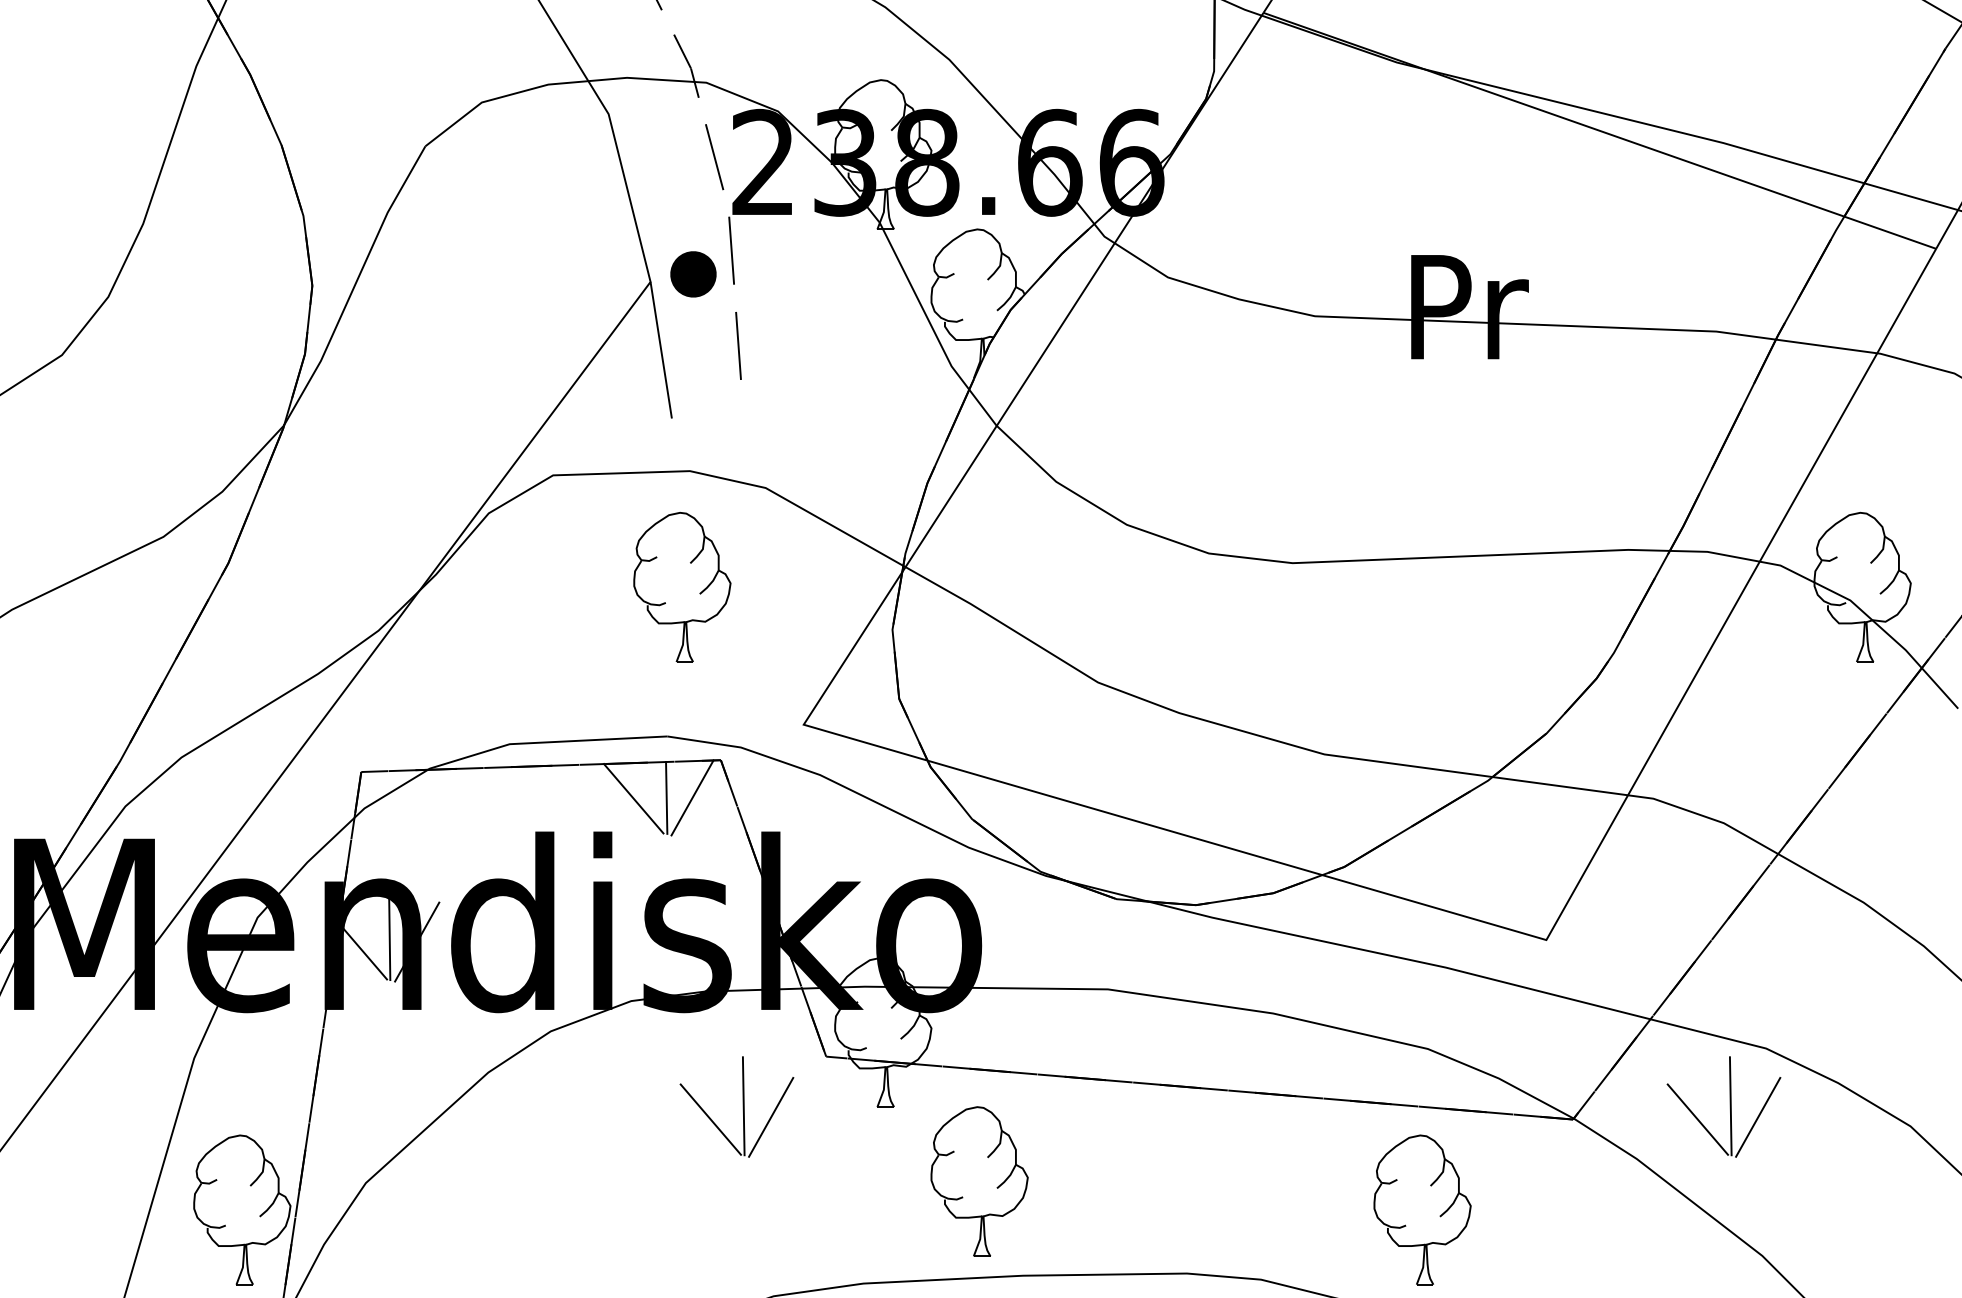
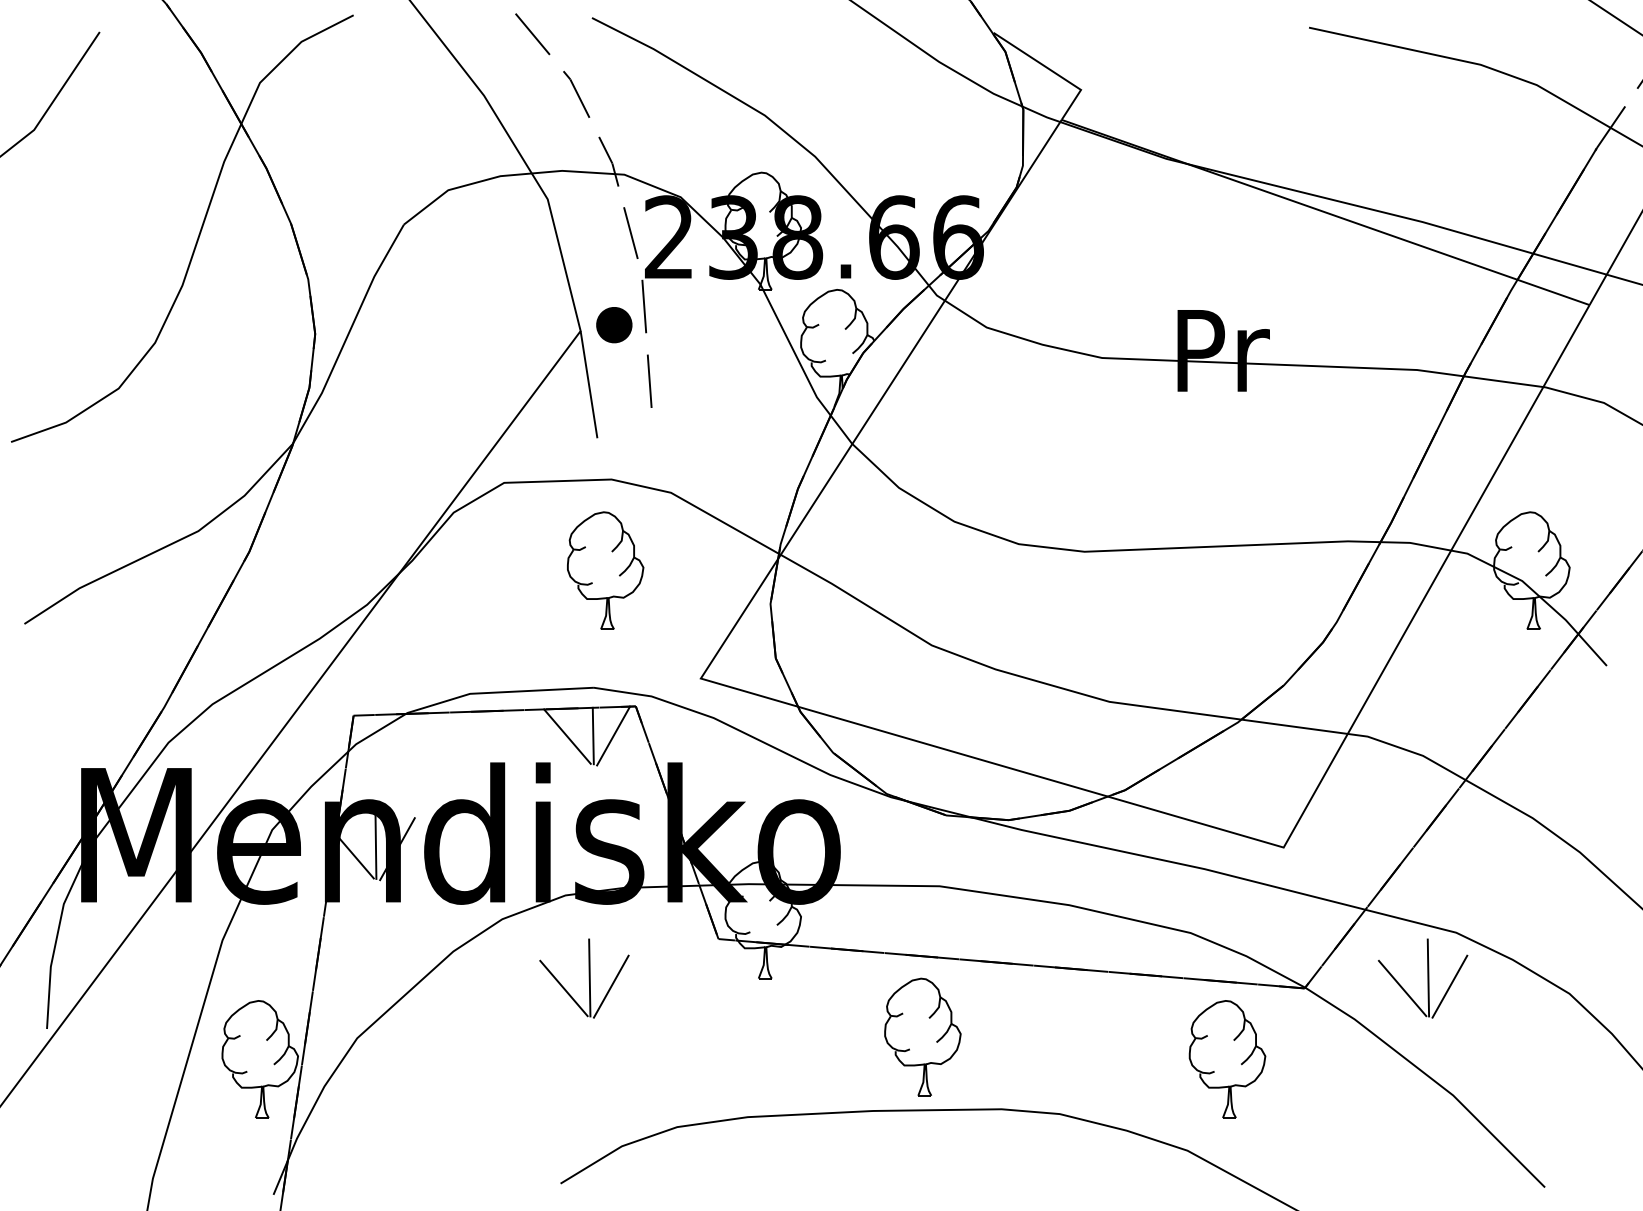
part: (737, 1106) -> (584, 978), moved
part: (979, 1180) -> (922, 1036), moved
part: (1422, 1210) -> (1227, 1059), moved

